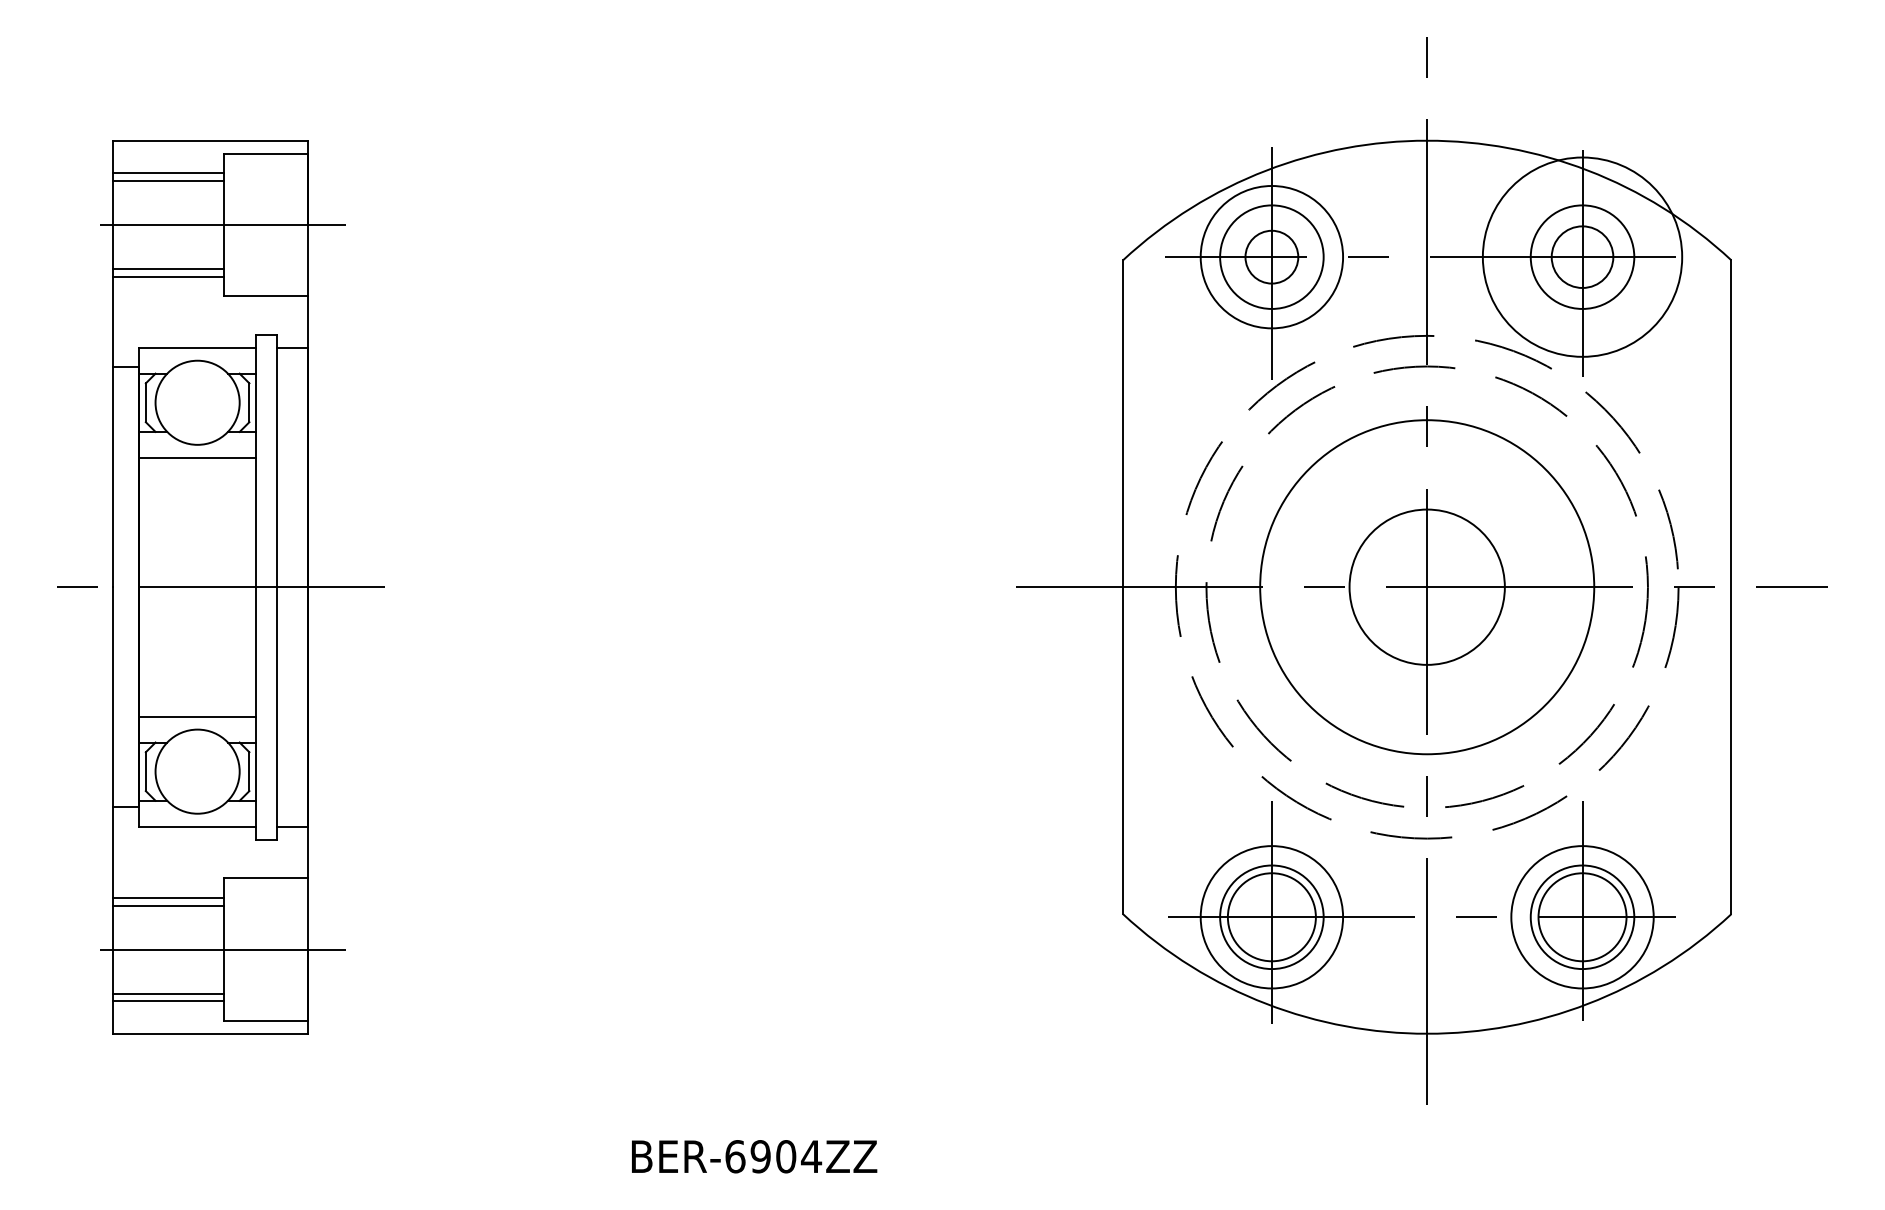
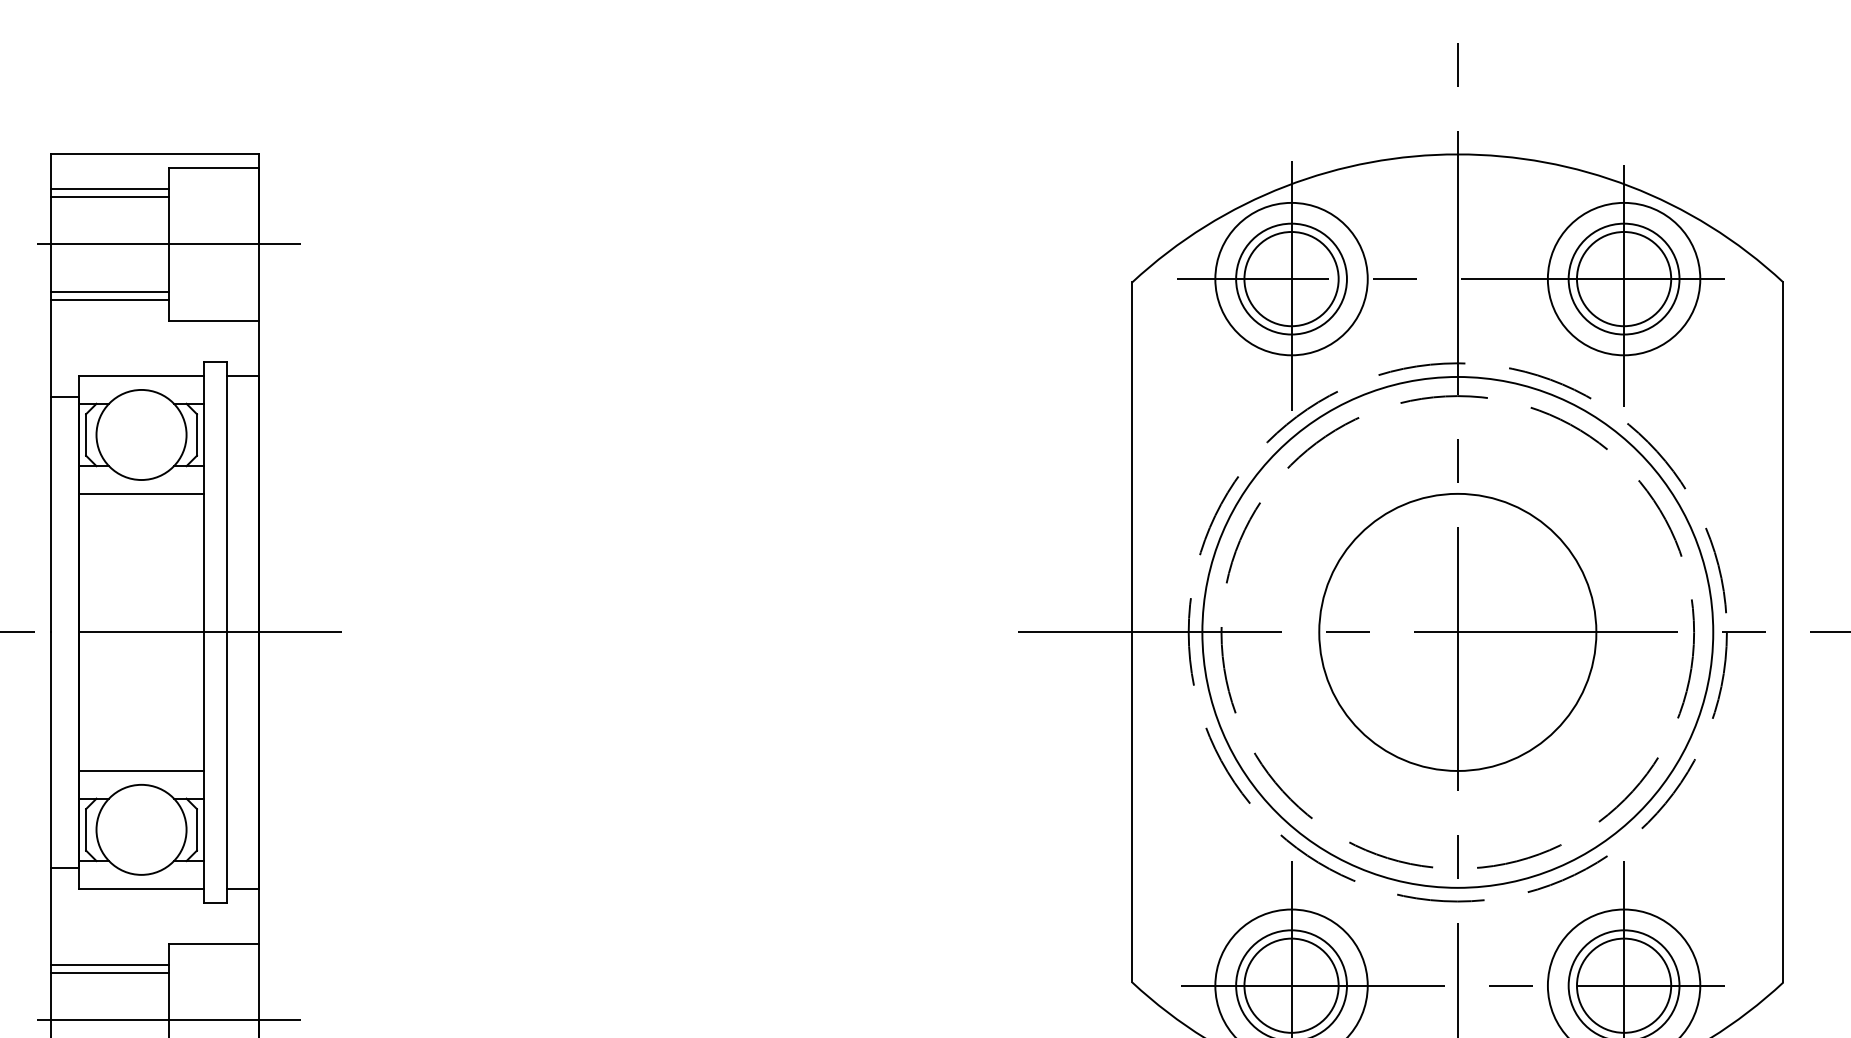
circle: (1271, 257) -> (1291, 279), size x1.67
circle: (1582, 257) -> (1624, 279), size x0.71
circle: (1582, 257) -> (1624, 279), size x1.43
circle: (1426, 586) -> (1457, 631), size x1.43
circle: (1426, 586) -> (1457, 631), size x1.67

